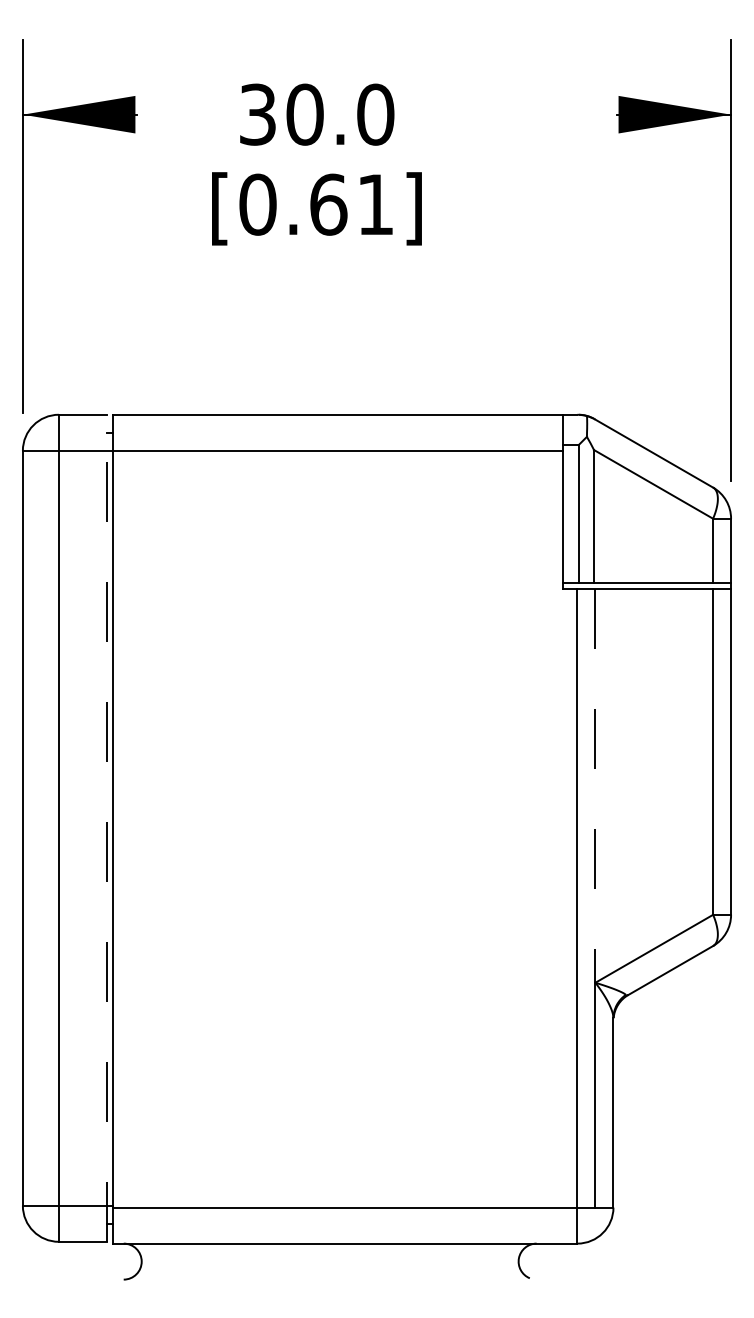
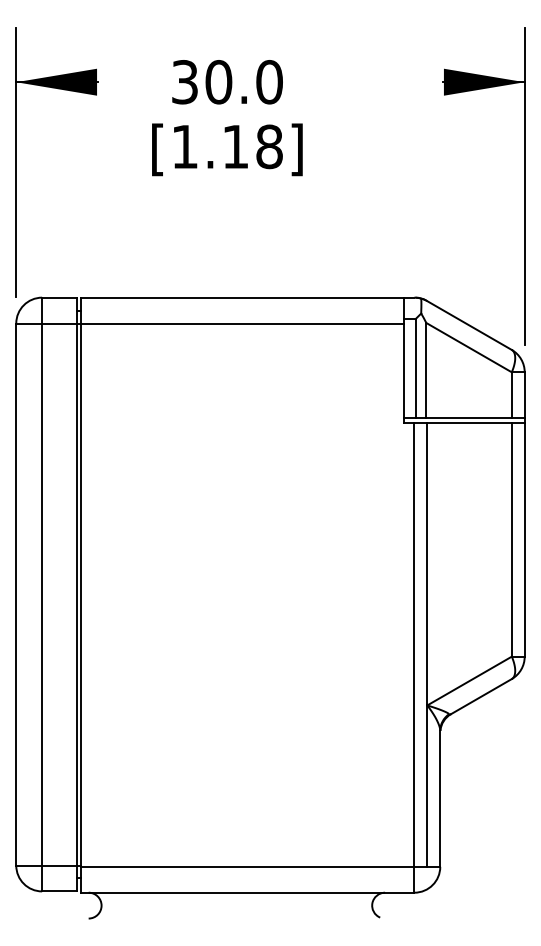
text: (315, 204) -> (226, 146), [0.61] -> [1.18]
line: (595, 786) -> (427, 564), dashed -> solid
line: (106, 828) -> (76, 594), dashed -> solid

